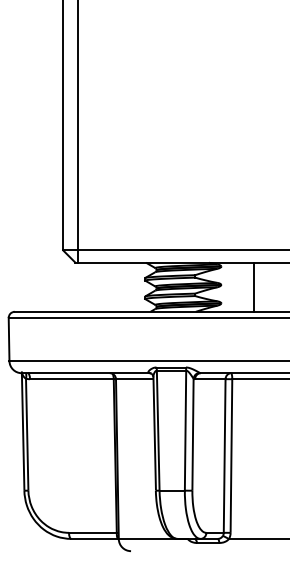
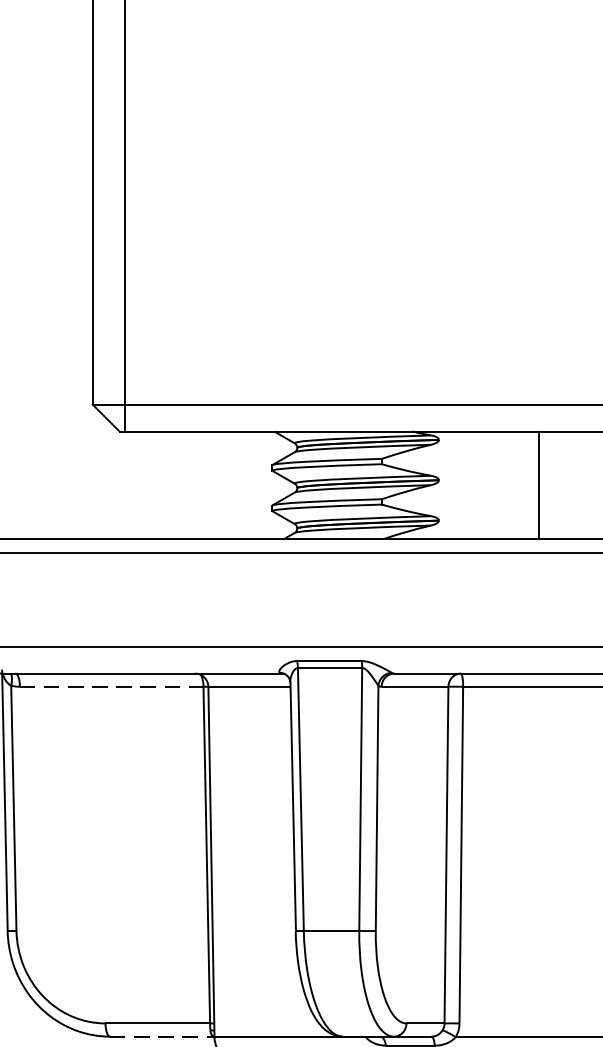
line: (254, 286) -> (540, 483), moved
line: (71, 379) -> (110, 687), solid -> dashed
line: (94, 538) -> (161, 1035), solid -> dashed

